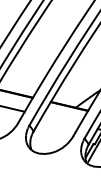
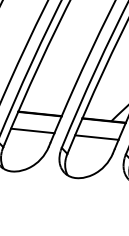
line: (60, 120) -> (96, 137), added

